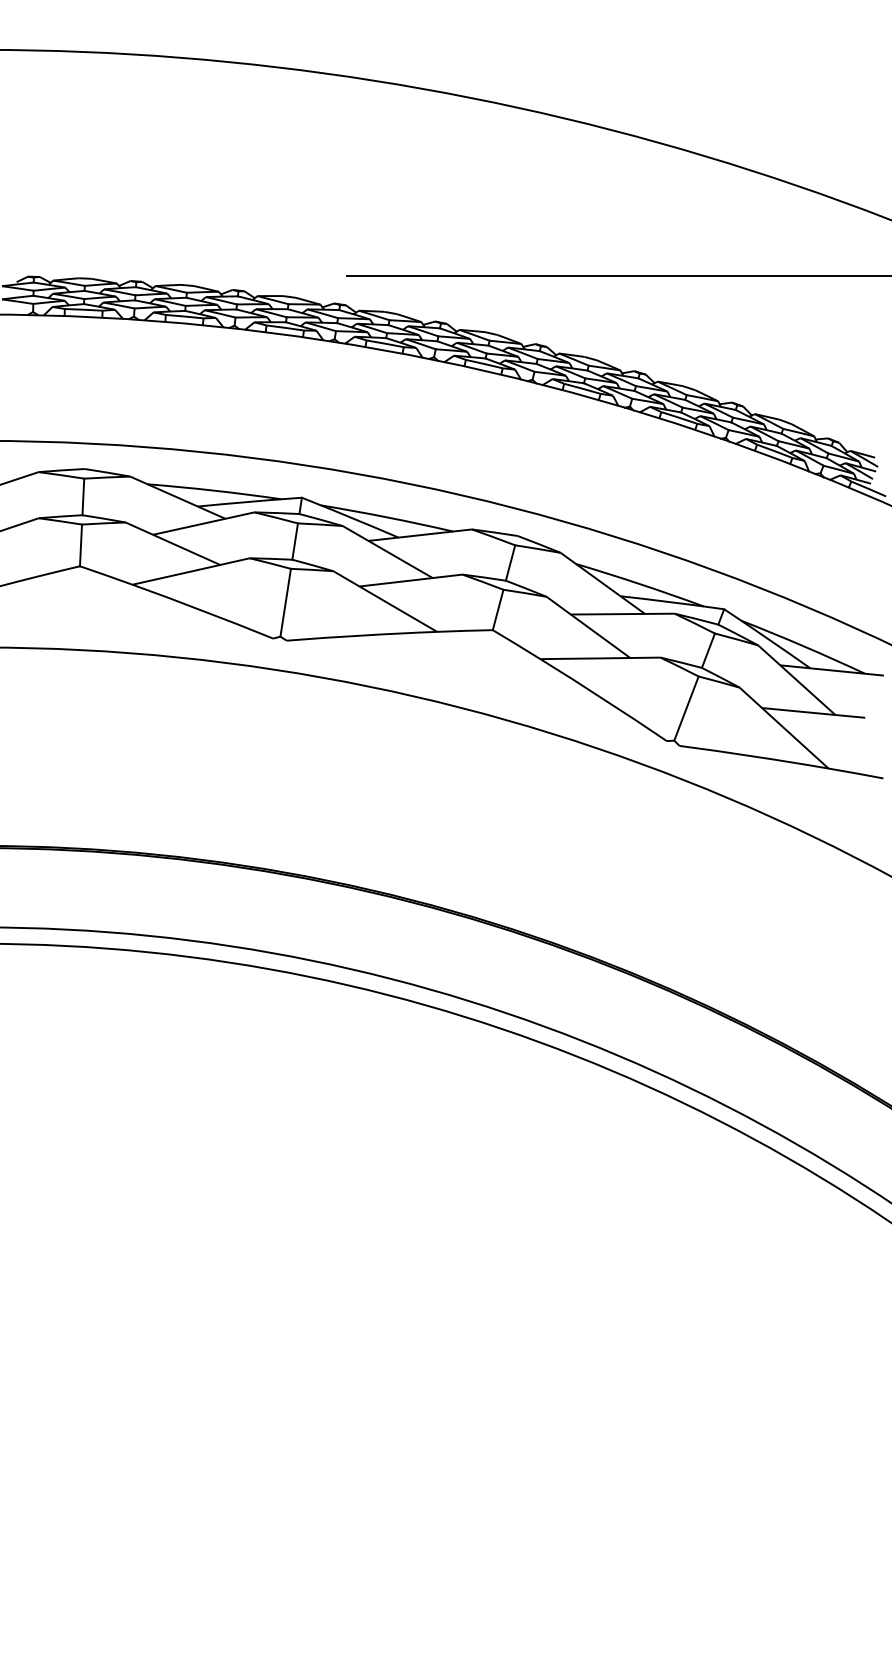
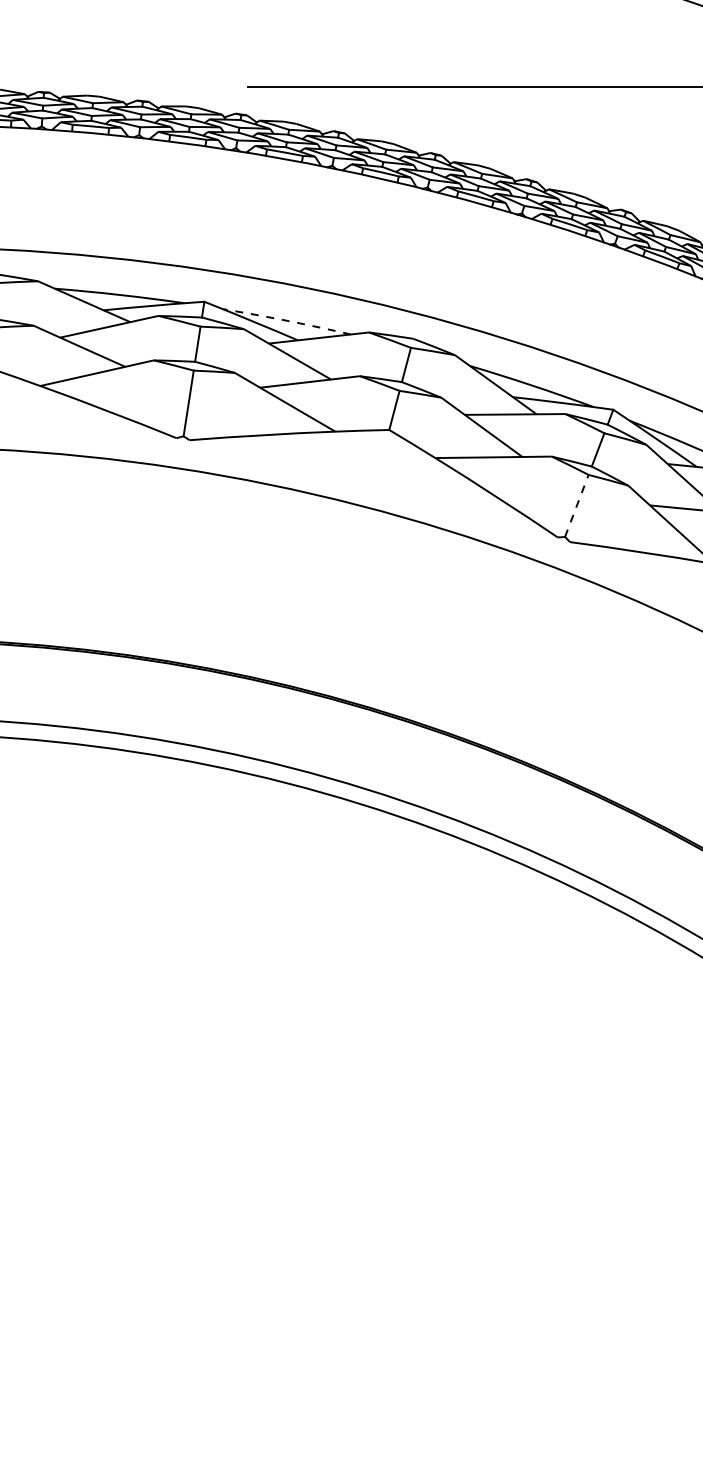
arc: (387, 517) -> (287, 320), solid -> dashed
line: (686, 708) -> (576, 505), solid -> dashed

